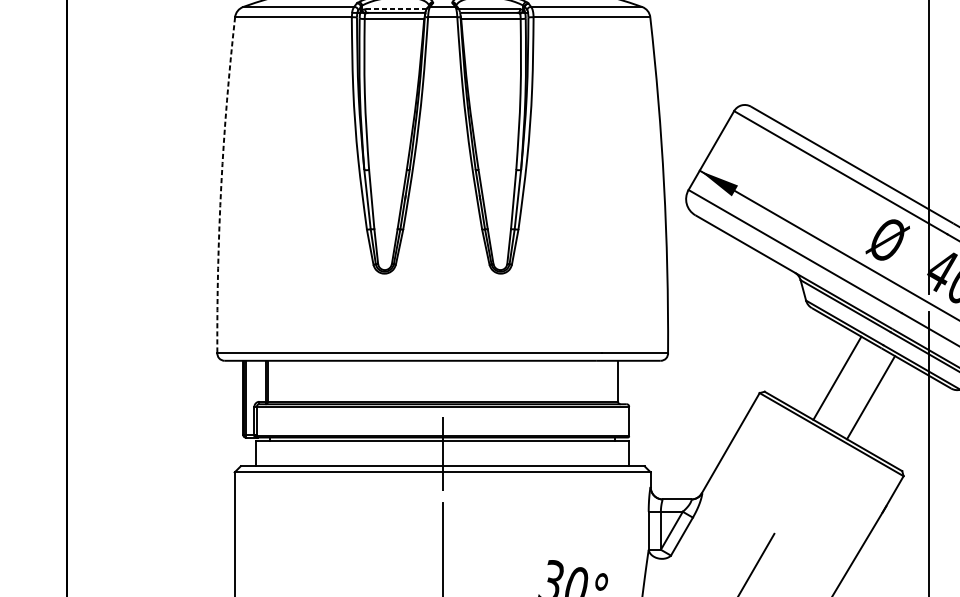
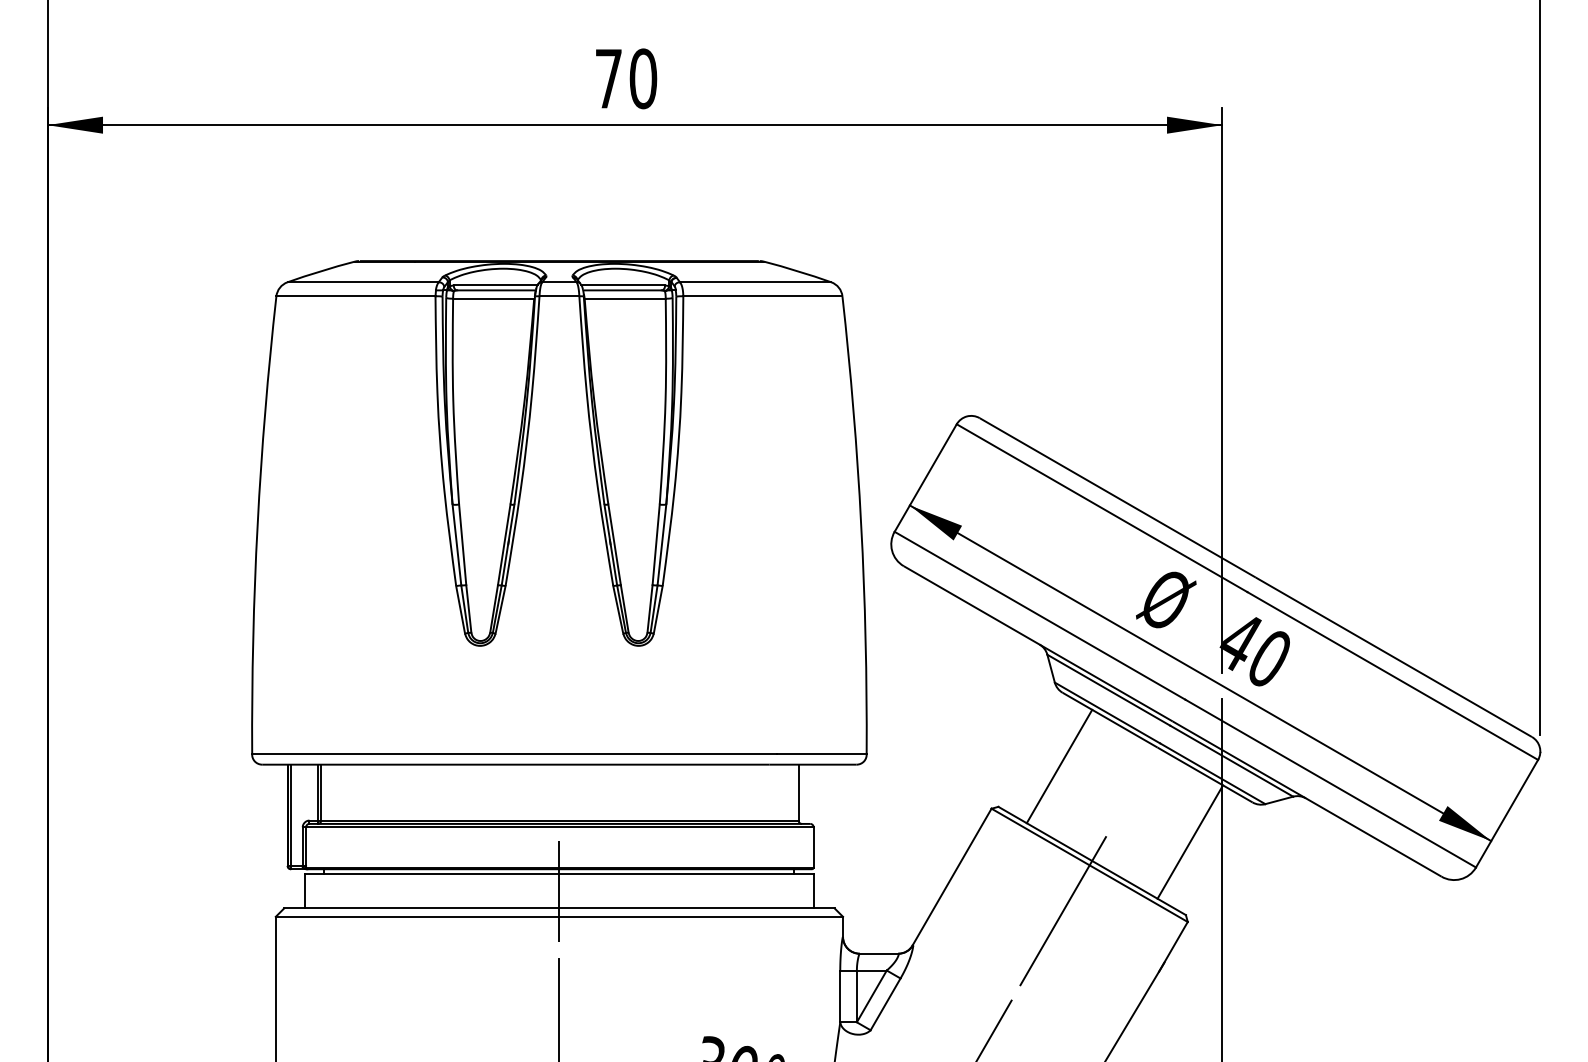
line: (395, 9) -> (495, 285), dashed -> solid
arc: (221, 184) -> (257, 524), dashed -> solid
line: (837, 378) -> (1059, 766), moved
line: (871, 397) -> (1190, 841), moved
line: (811, 468) -> (1062, 911), added

